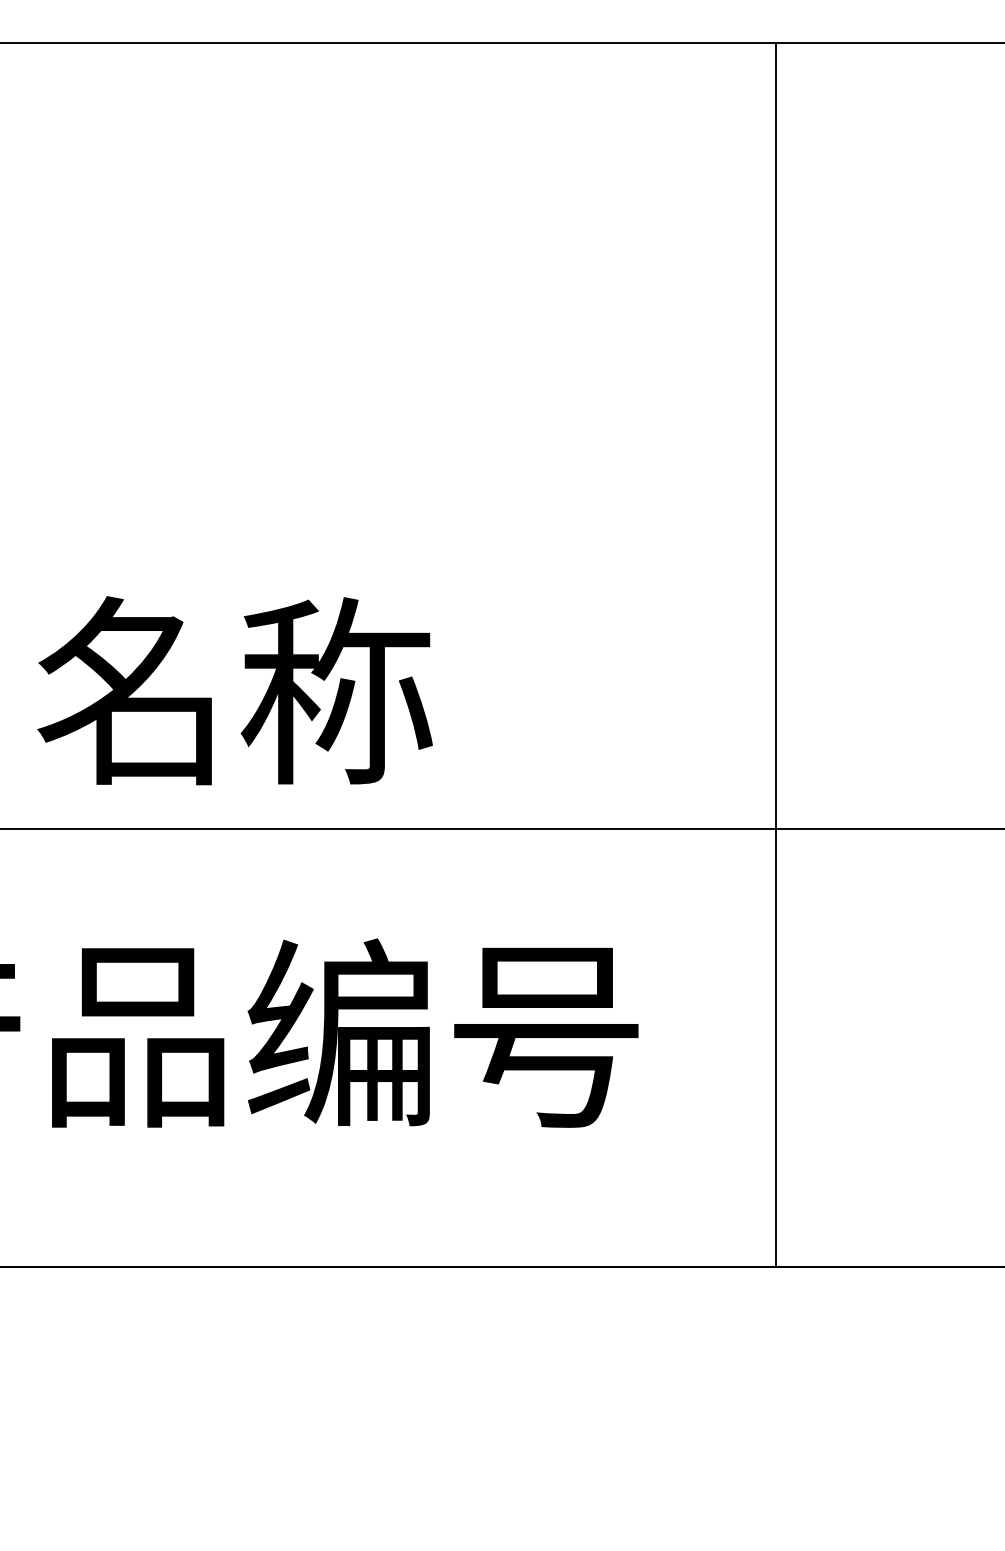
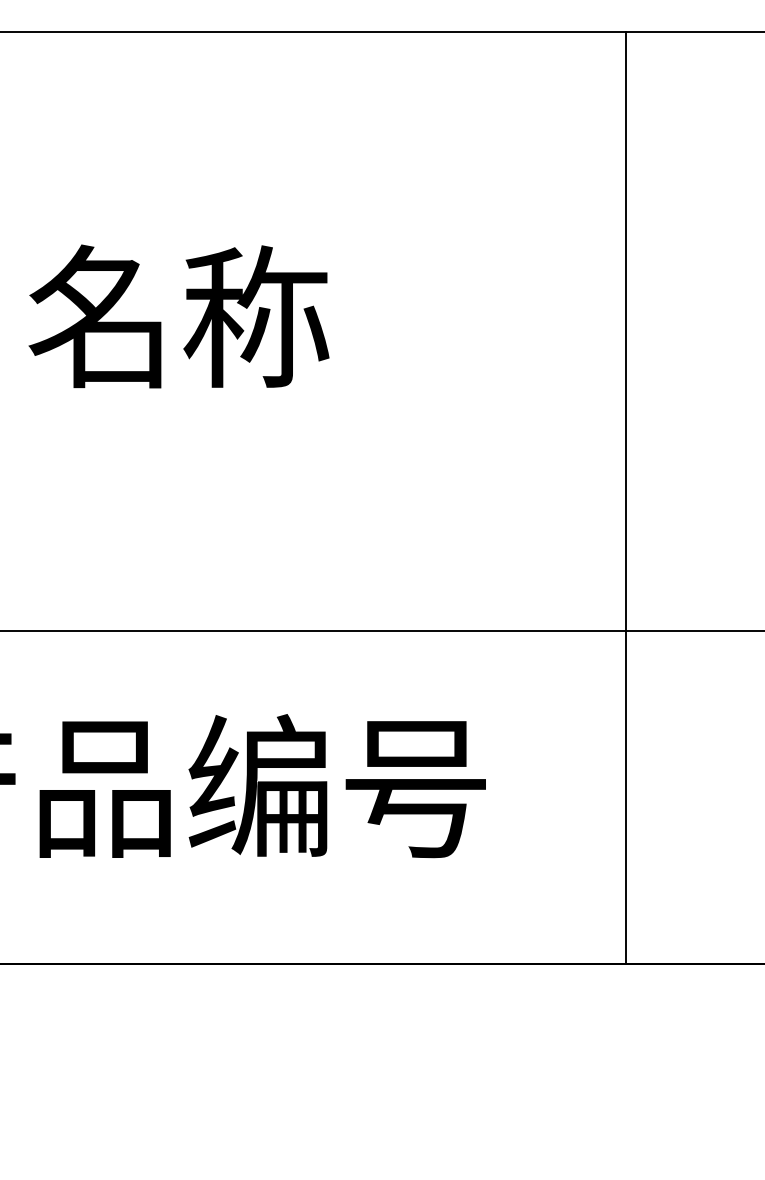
line: (775, 655) -> (625, 498), moved
text: (234, 690) -> (178, 316), moved

